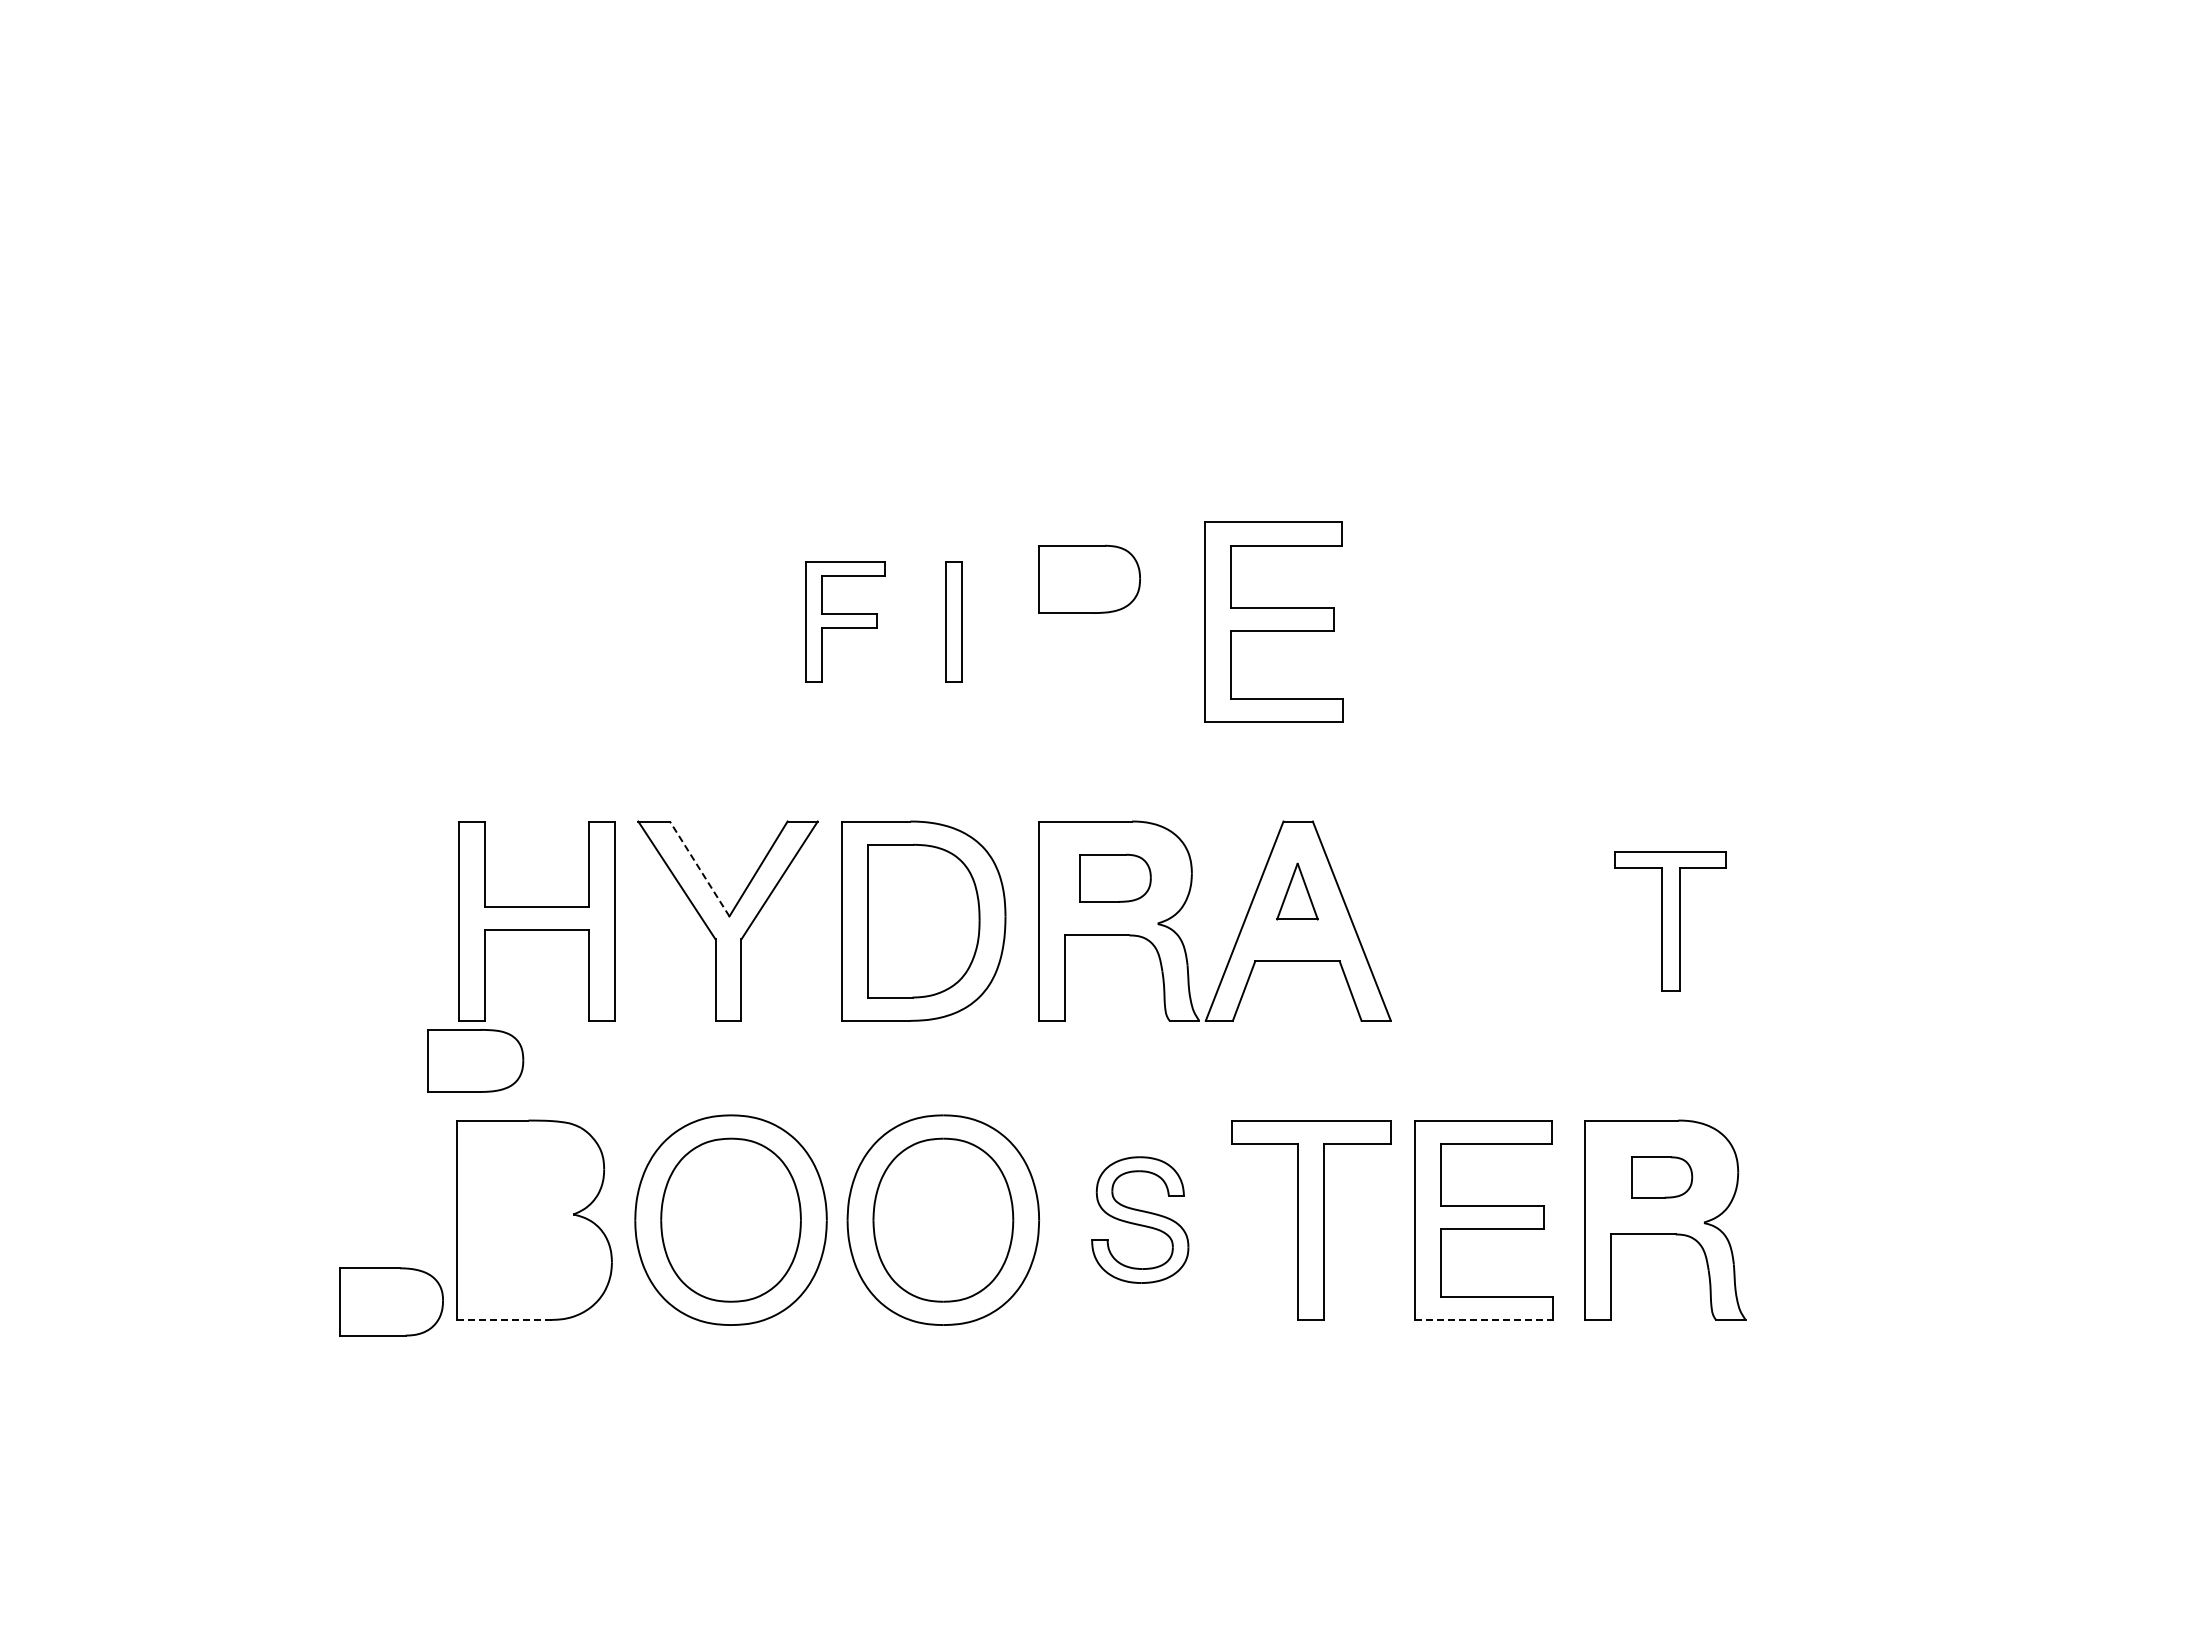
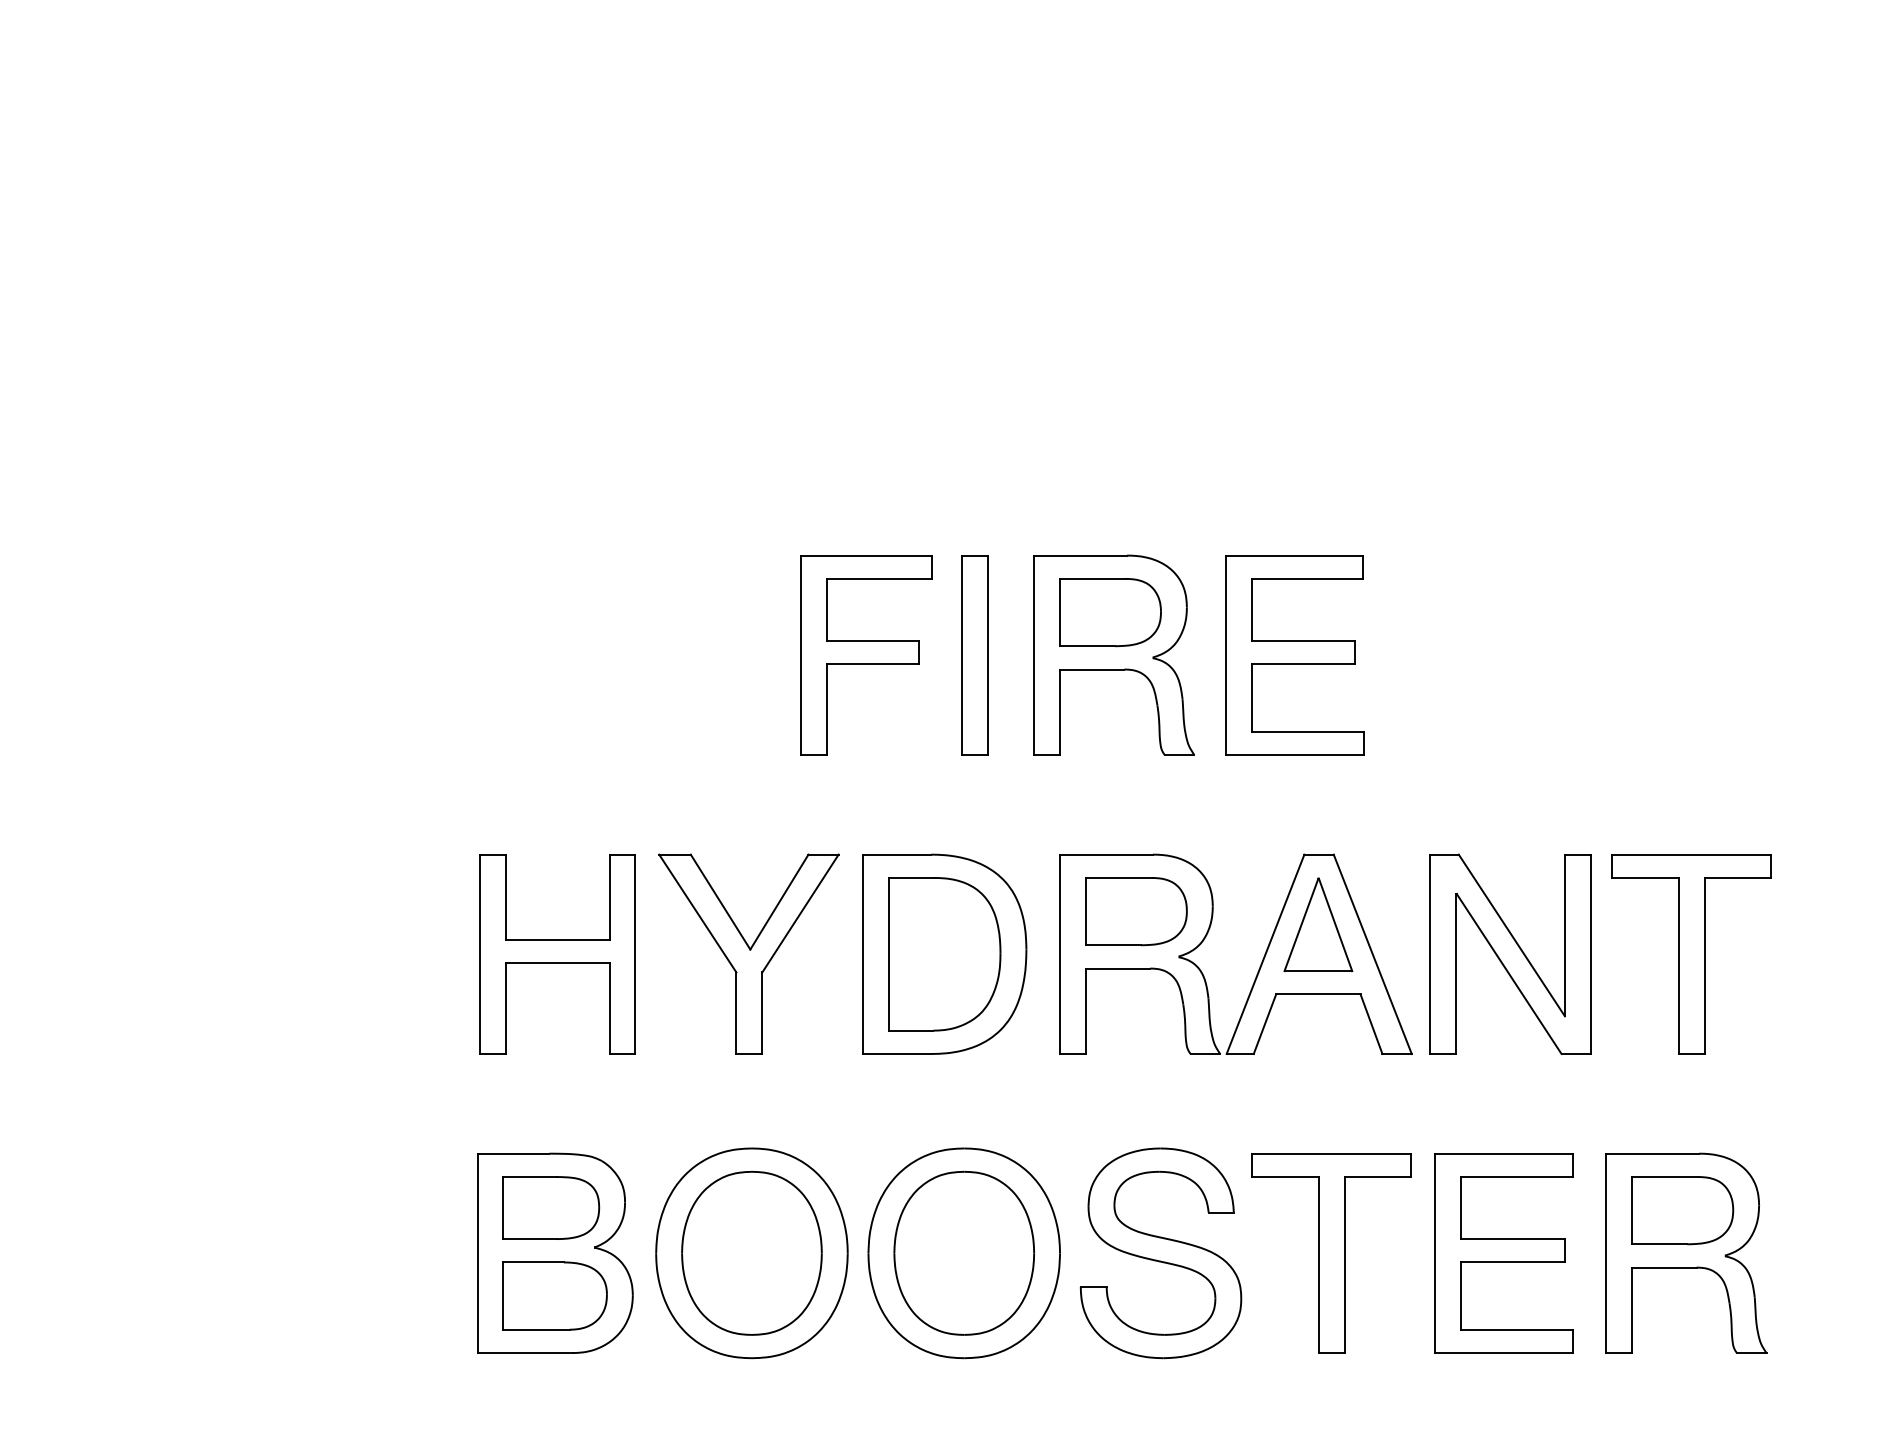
part: (845, 621) -> (866, 654), size x1.67
part: (953, 621) -> (974, 654), size x1.67
part: (1092, 621) -> (1113, 654), added
line: (699, 868) -> (720, 901), dashed -> solid
part: (1115, 877) -> (1136, 910), size x1.43
part: (1297, 891) -> (1318, 924), size x1.67
part: (1489, 920) -> (1510, 953), added
part: (1670, 921) -> (1691, 954), size x1.43
part: (475, 1060) -> (551, 1207), moved
part: (1661, 1177) -> (1682, 1210), size x1.67
part: (1140, 1219) -> (1161, 1252), size x1.67
part: (391, 1301) -> (555, 1295), moved
line: (504, 1319) -> (525, 1352), dashed -> solid
line: (1484, 1319) -> (1505, 1352), dashed -> solid

